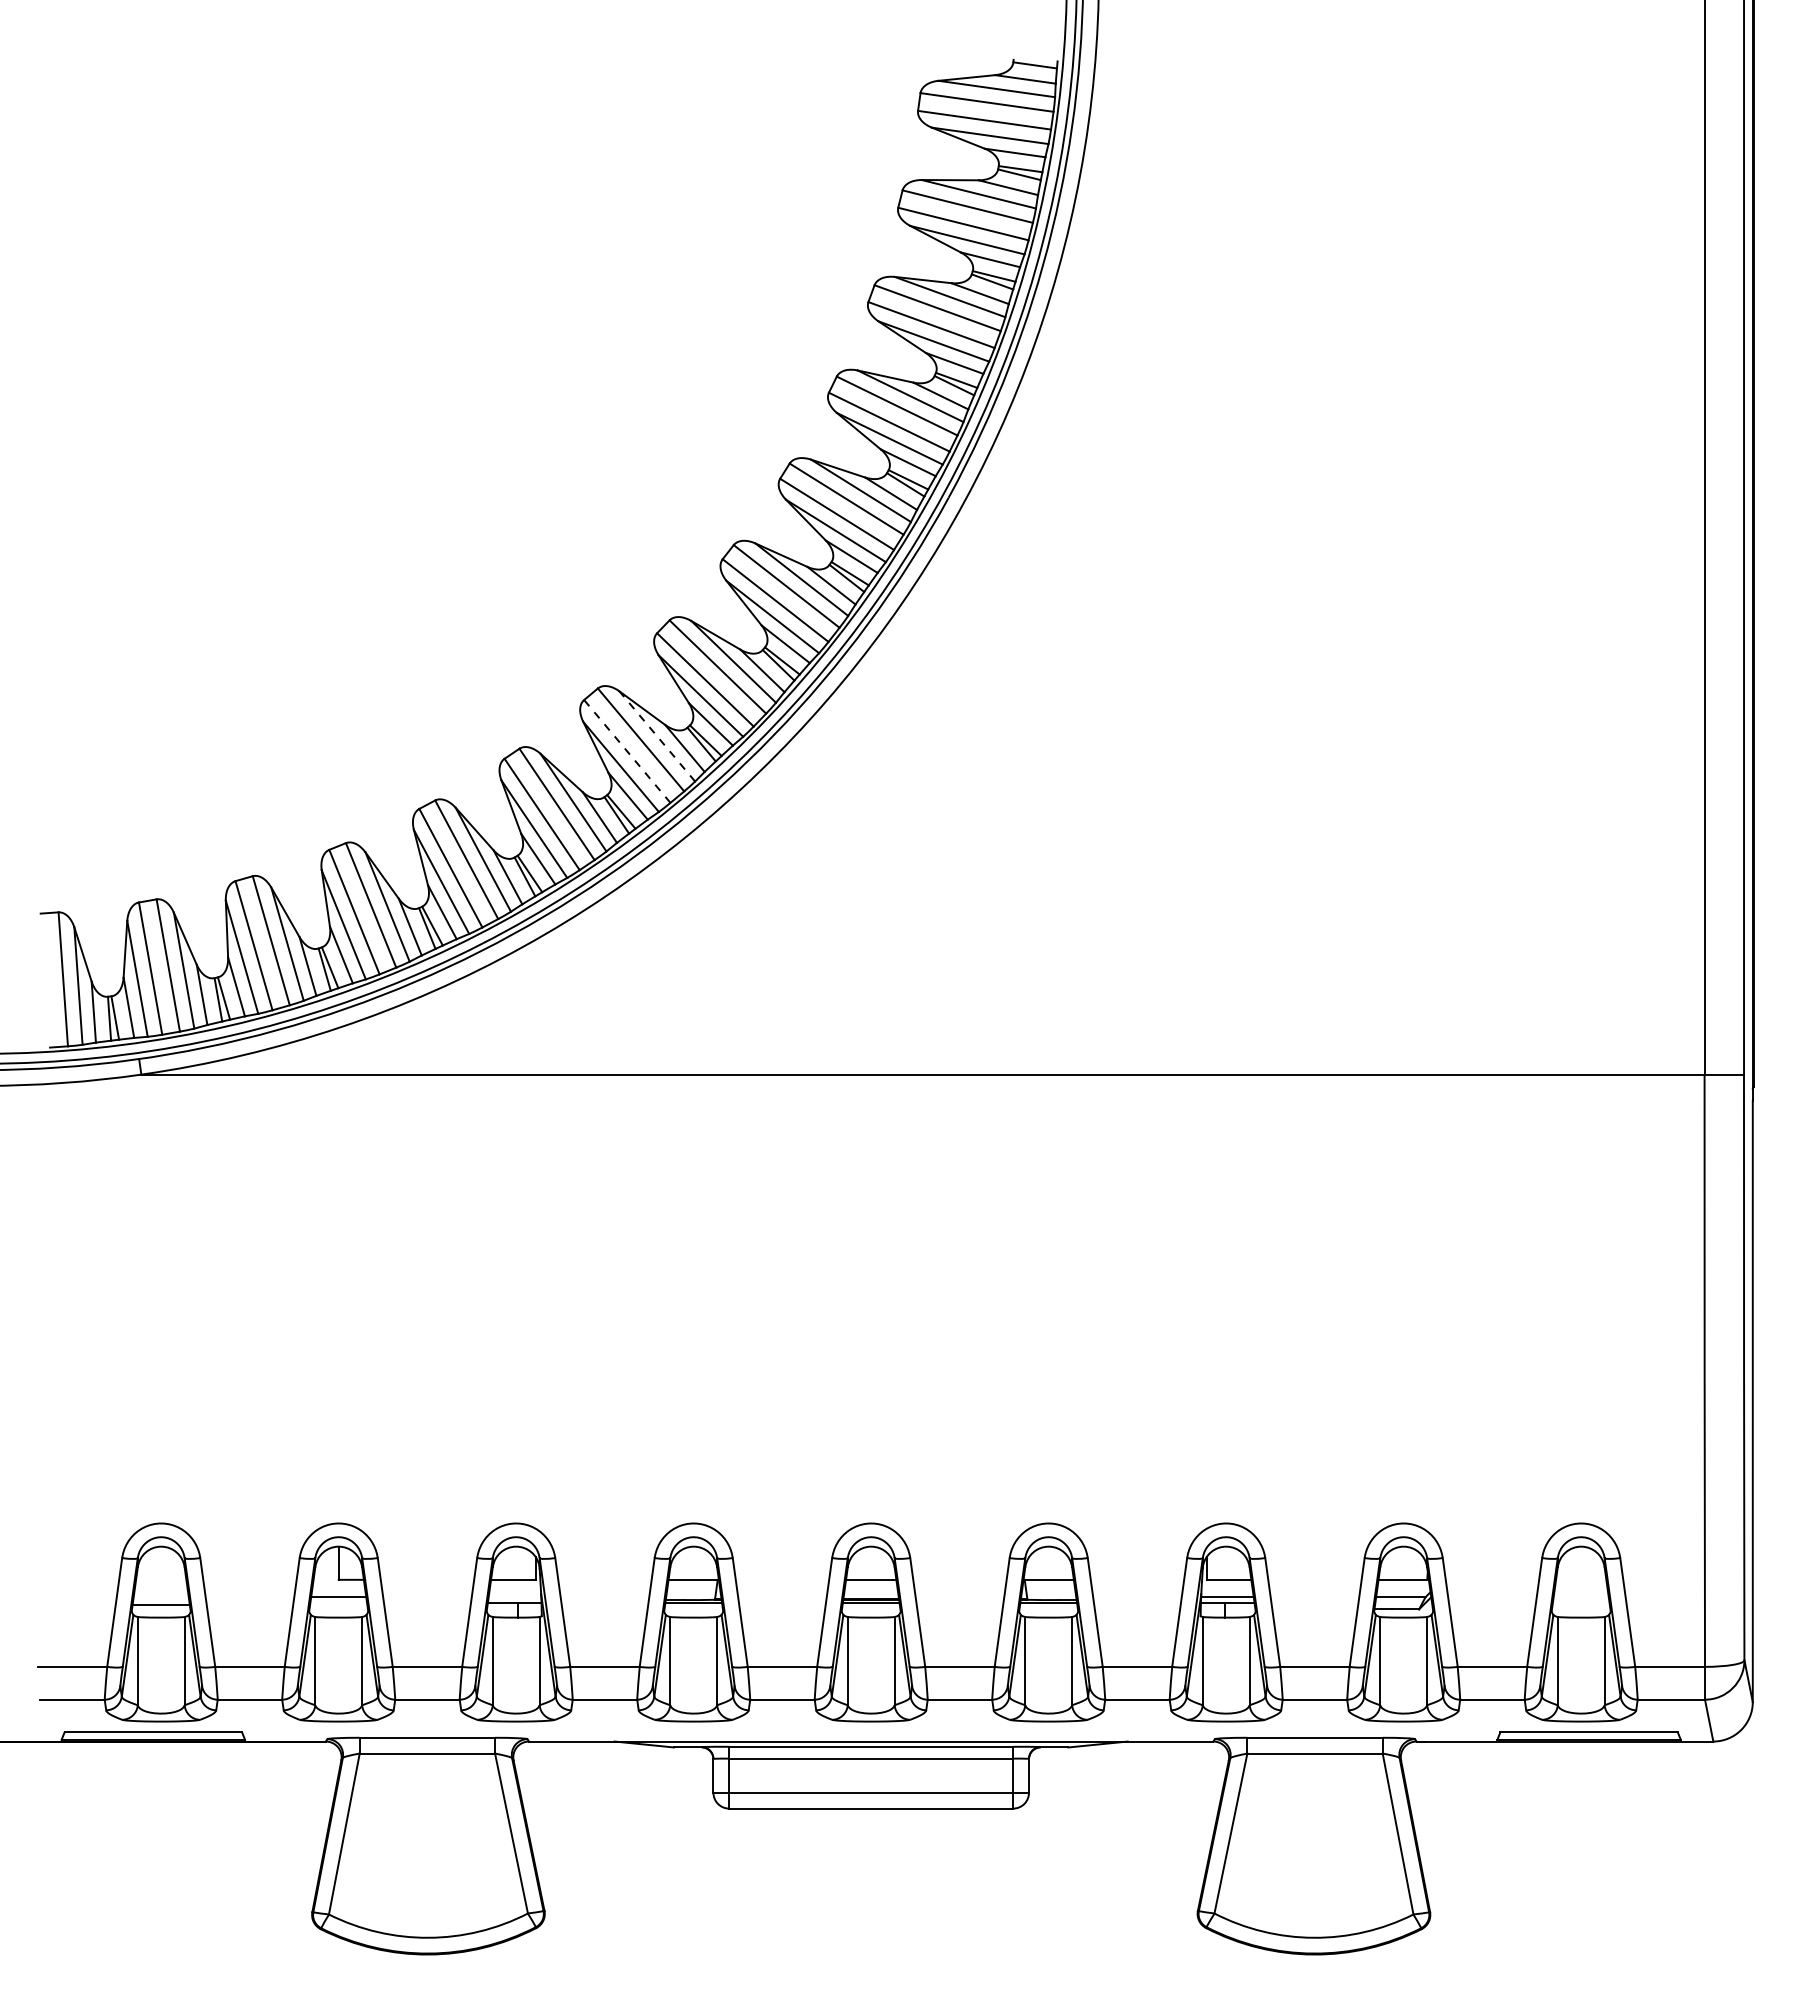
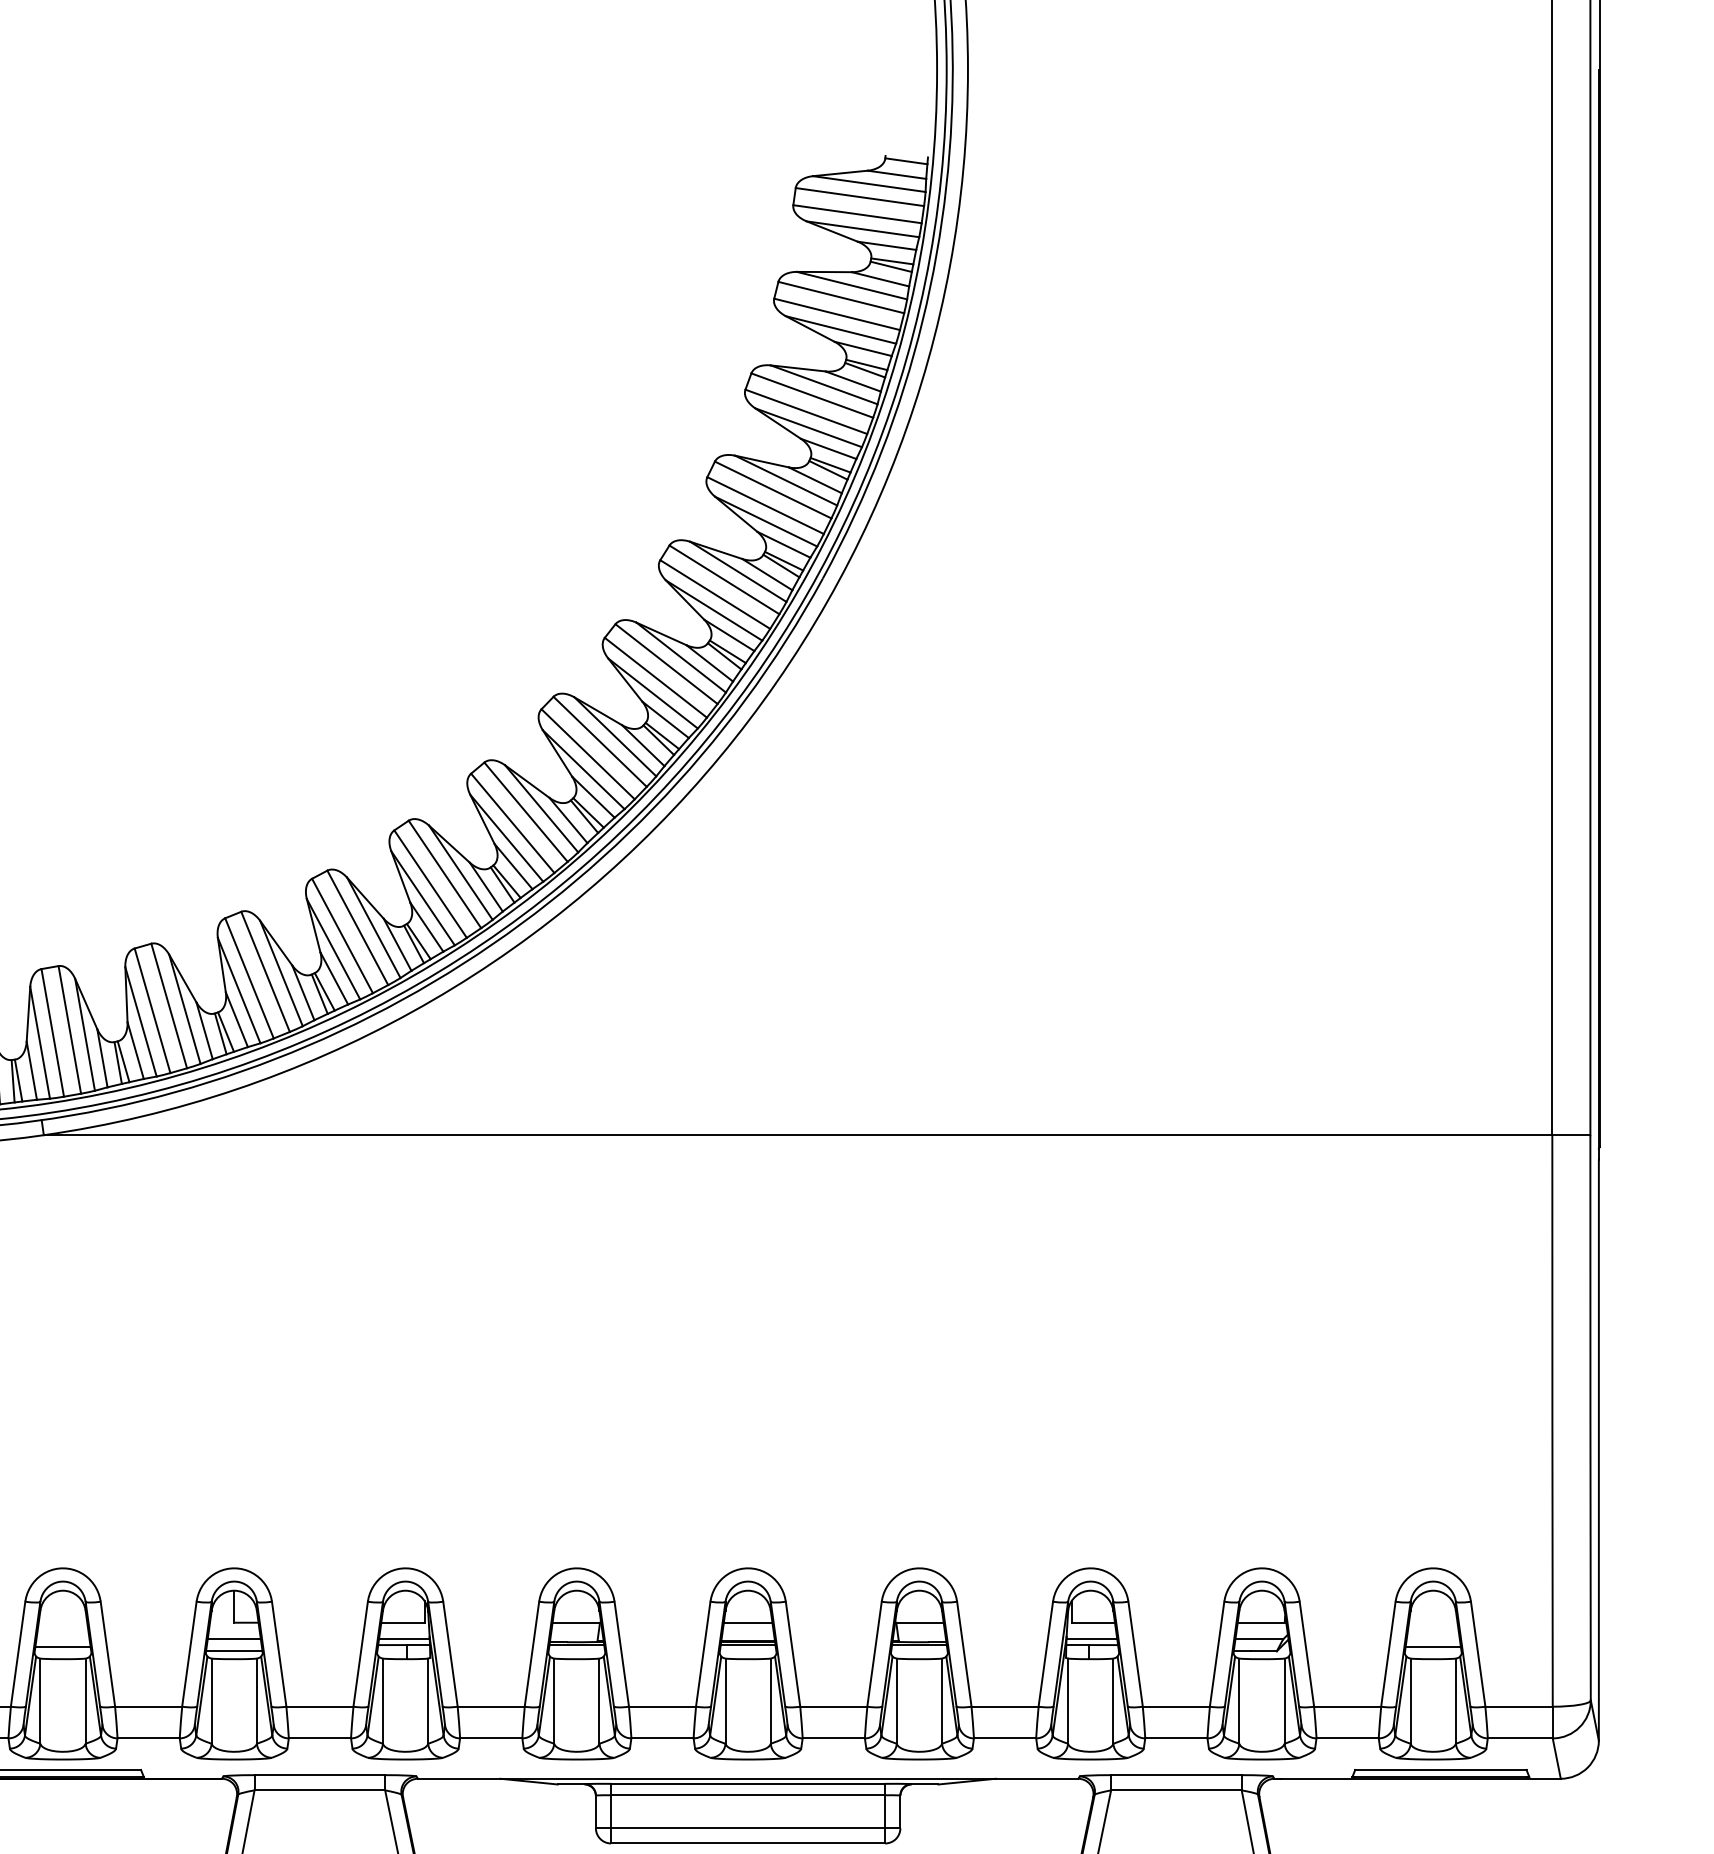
line: (657, 736) -> (541, 808), dashed -> solid
line: (626, 751) -> (511, 823), dashed -> solid
line: (514, 1597) -> (403, 1639), added
line: (1580, 1605) -> (1432, 1647), added
line: (338, 1609) -> (234, 1651), added

